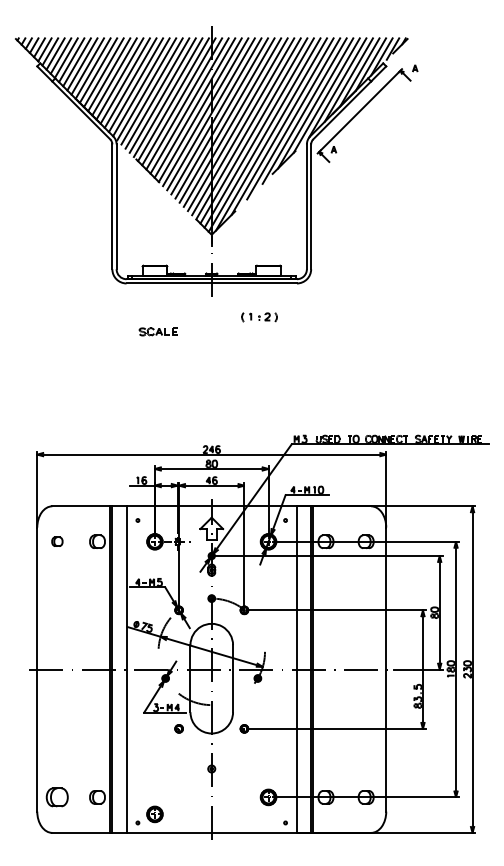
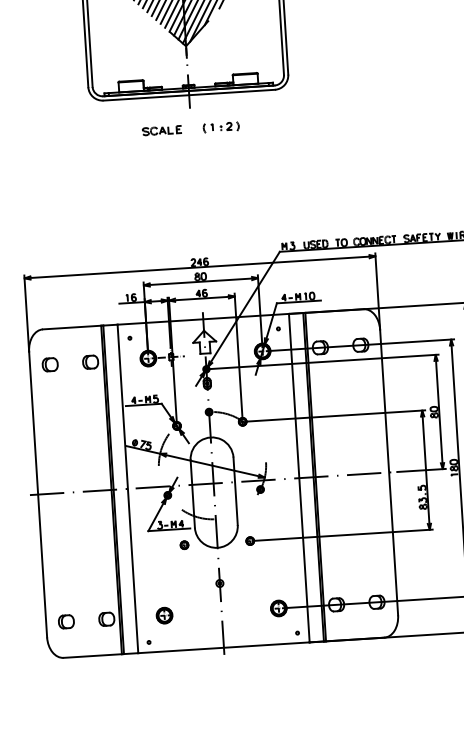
part: (259, 317) -> (221, 127), moved
part: (157, 331) -> (160, 130), moved
part: (57, 541) -> (50, 364), size x1.43
part: (57, 797) -> (66, 621), size x0.71
part: (154, 814) -> (164, 615), moved

